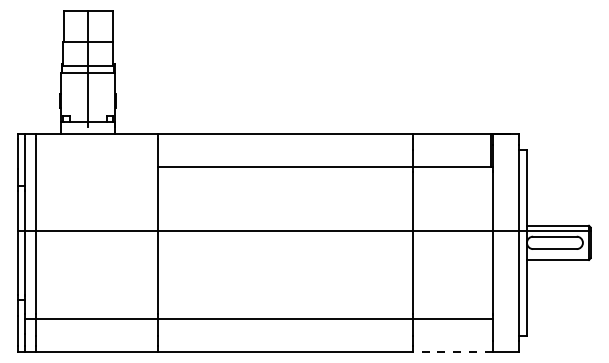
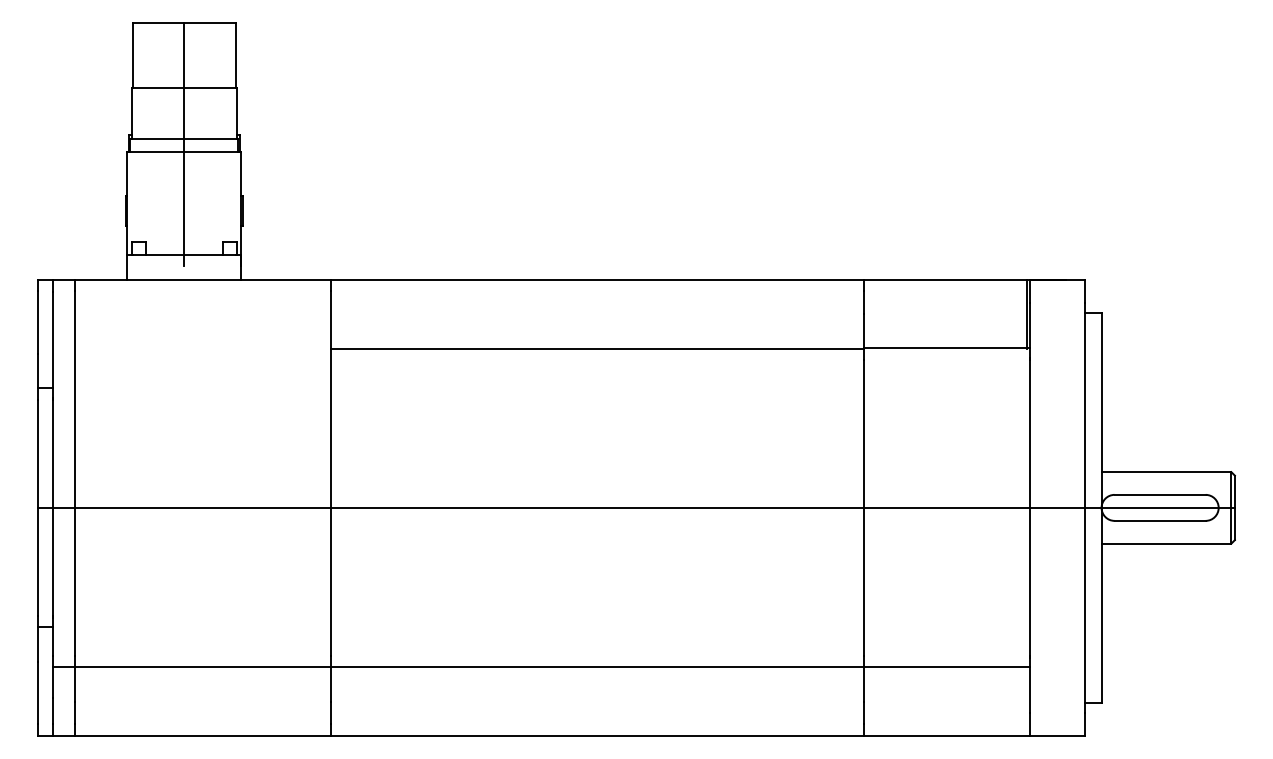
line: (304, 230) -> (636, 507), moved
line: (453, 351) -> (948, 734), dashed -> solid

